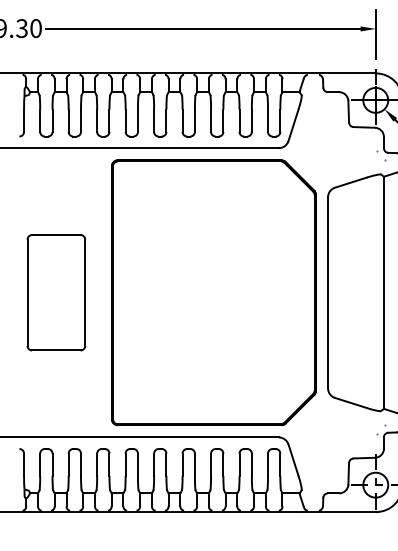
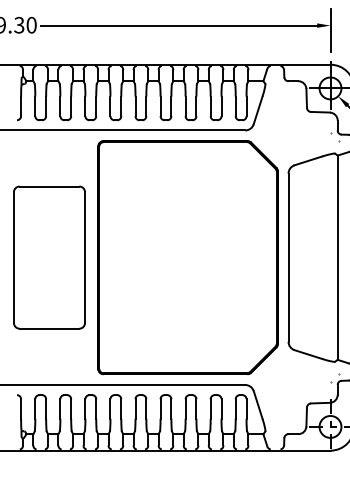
part: (56, 292) -> (49, 257), size x1.4

